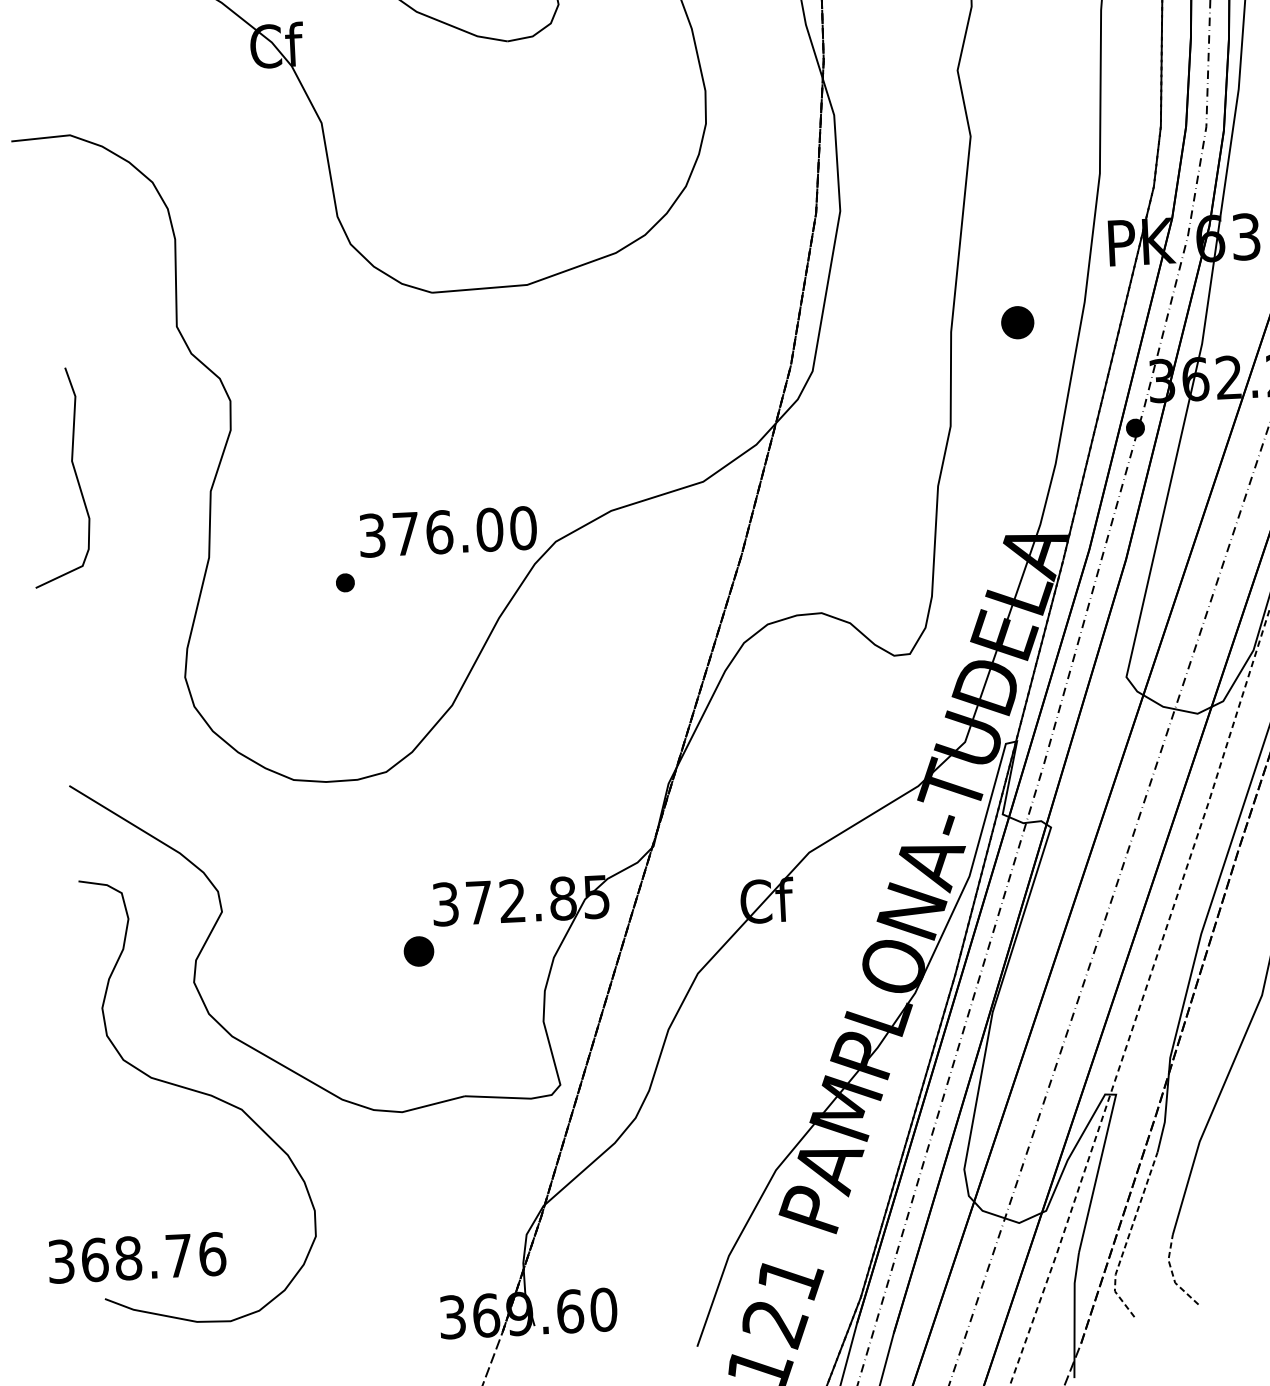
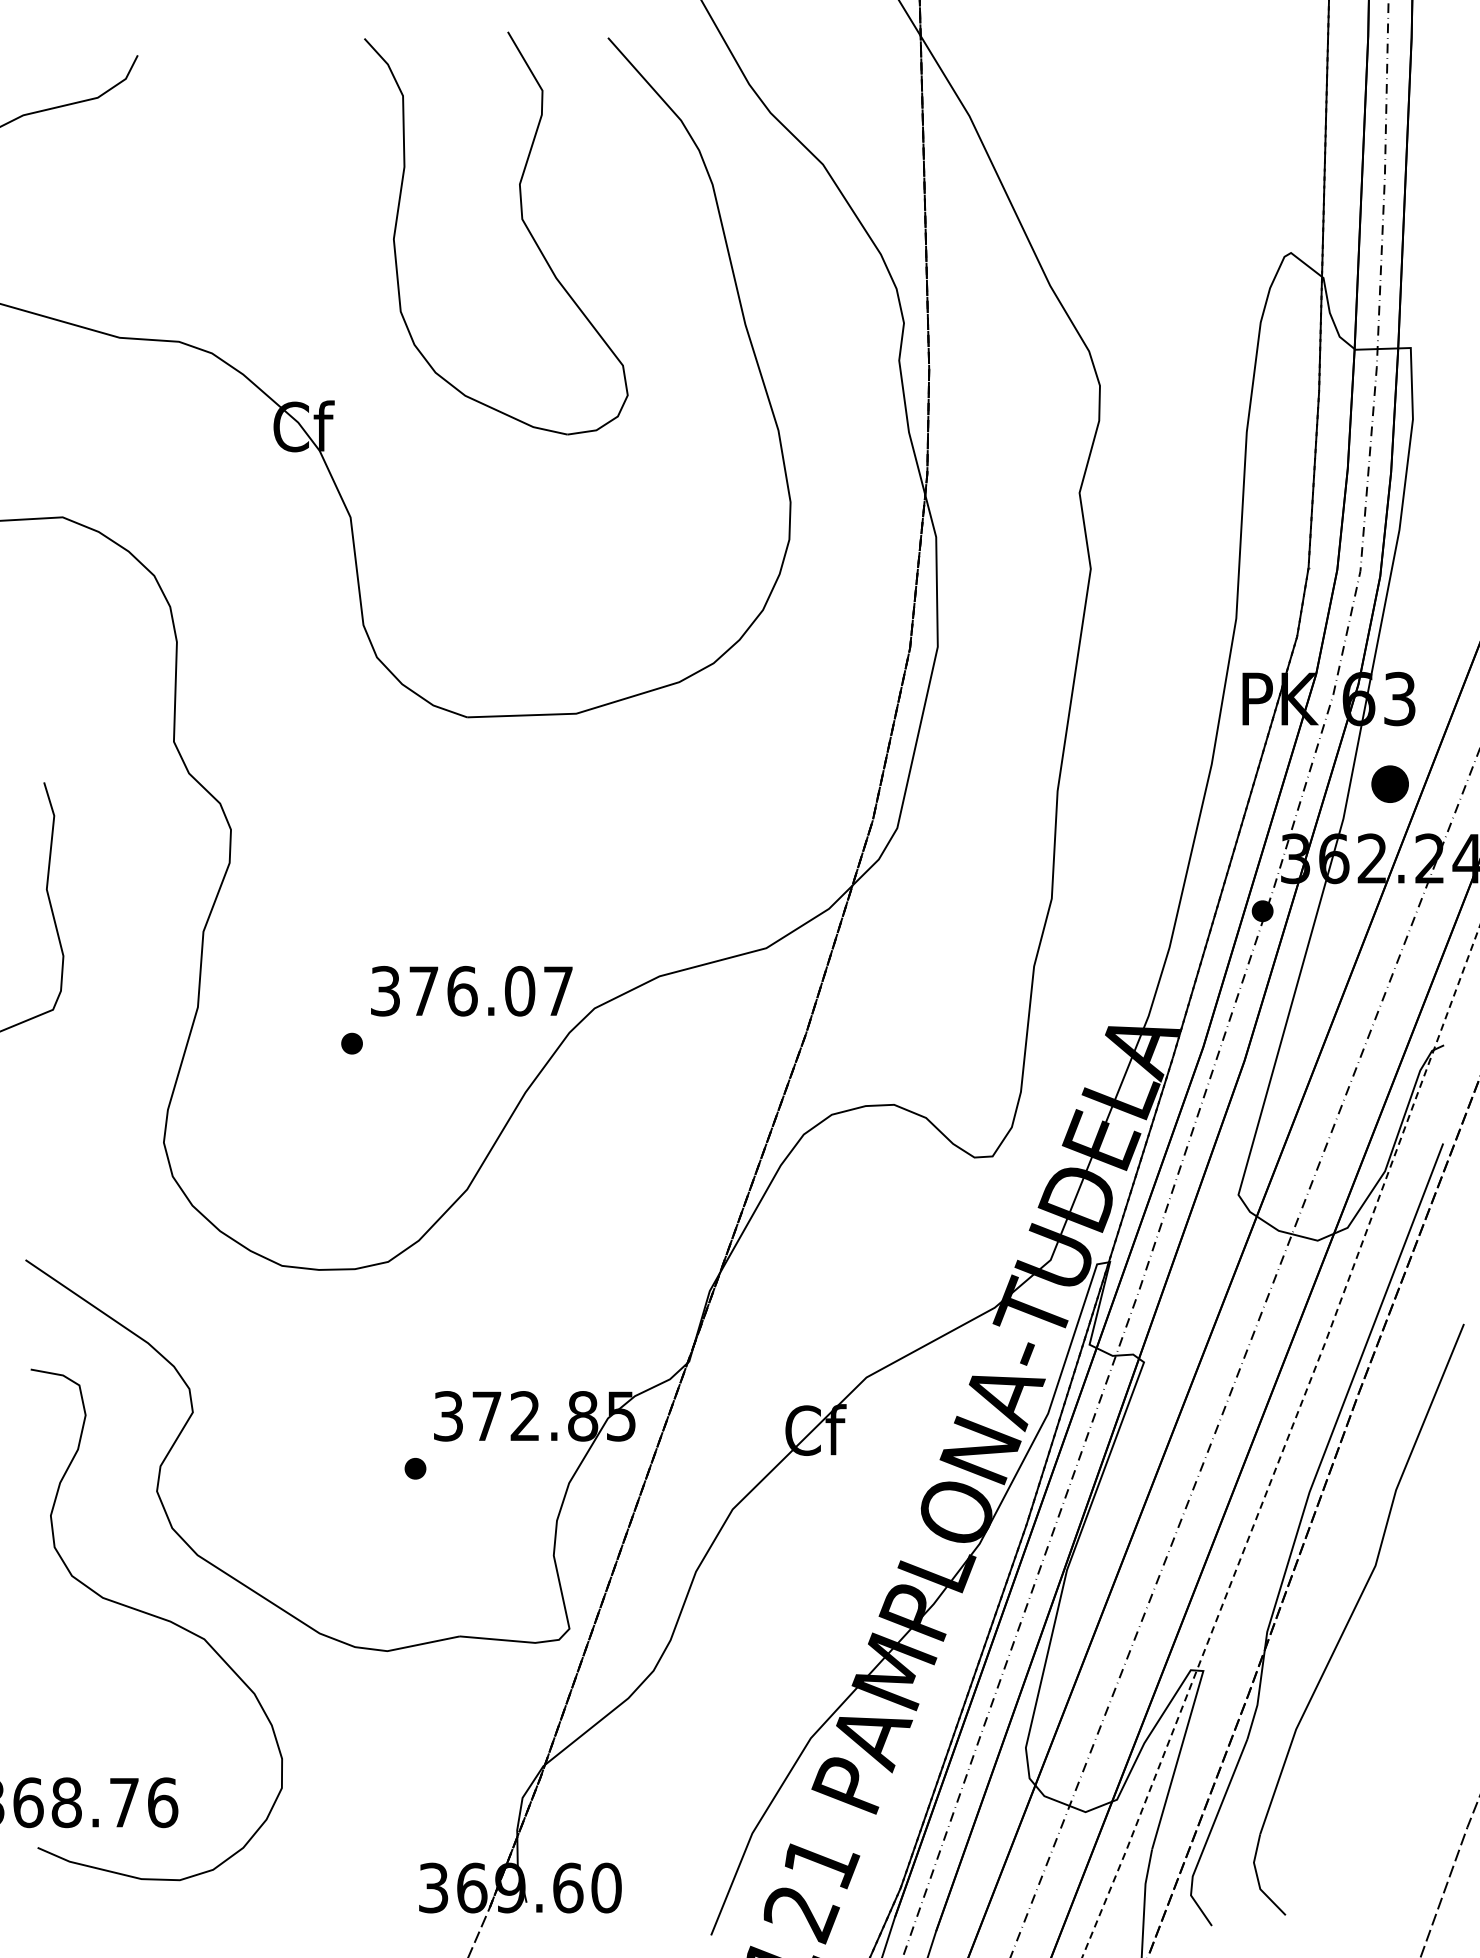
part: (1017, 322) -> (1389, 783), moved
text: (523, 527) -> (558, 990), 376.00 -> 376.07
part: (418, 951) -> (415, 1468), size x0.62
line: (1128, 1238) -> (1209, 1835), dashed -> solid
line: (1172, 1273) -> (1257, 1878), dashed -> solid

